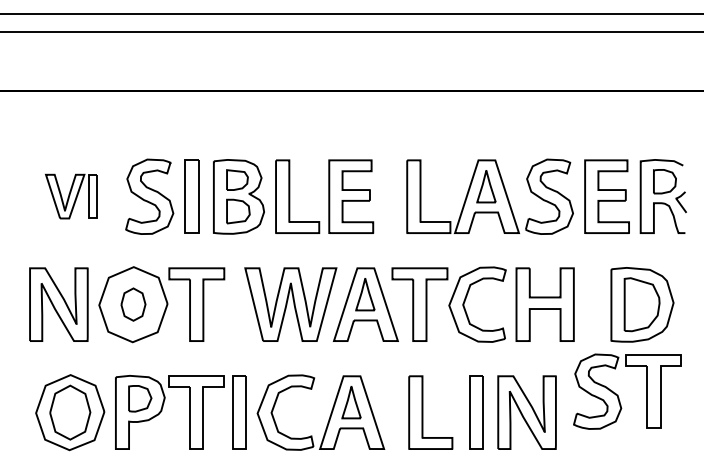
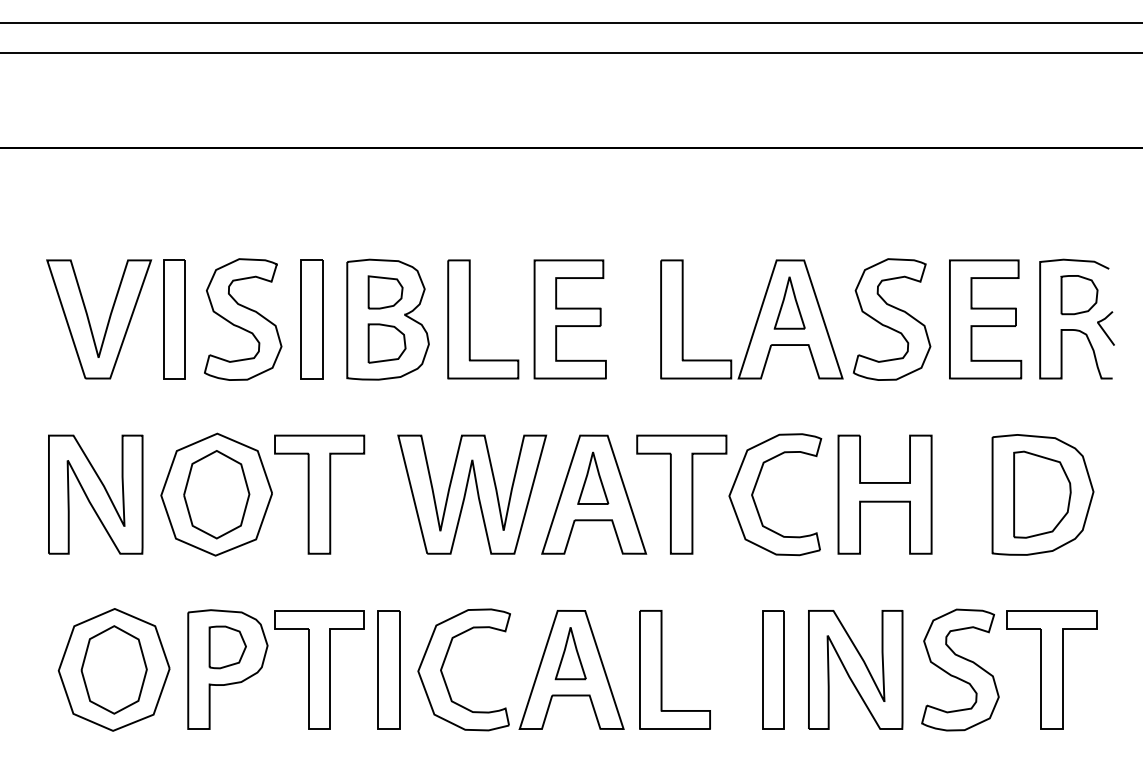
part: (71, 196) -> (116, 319), size x1.67
part: (133, 304) -> (216, 494), size x1.67
part: (618, 395) -> (994, 676), moved
part: (423, 412) -> (663, 669), moved

